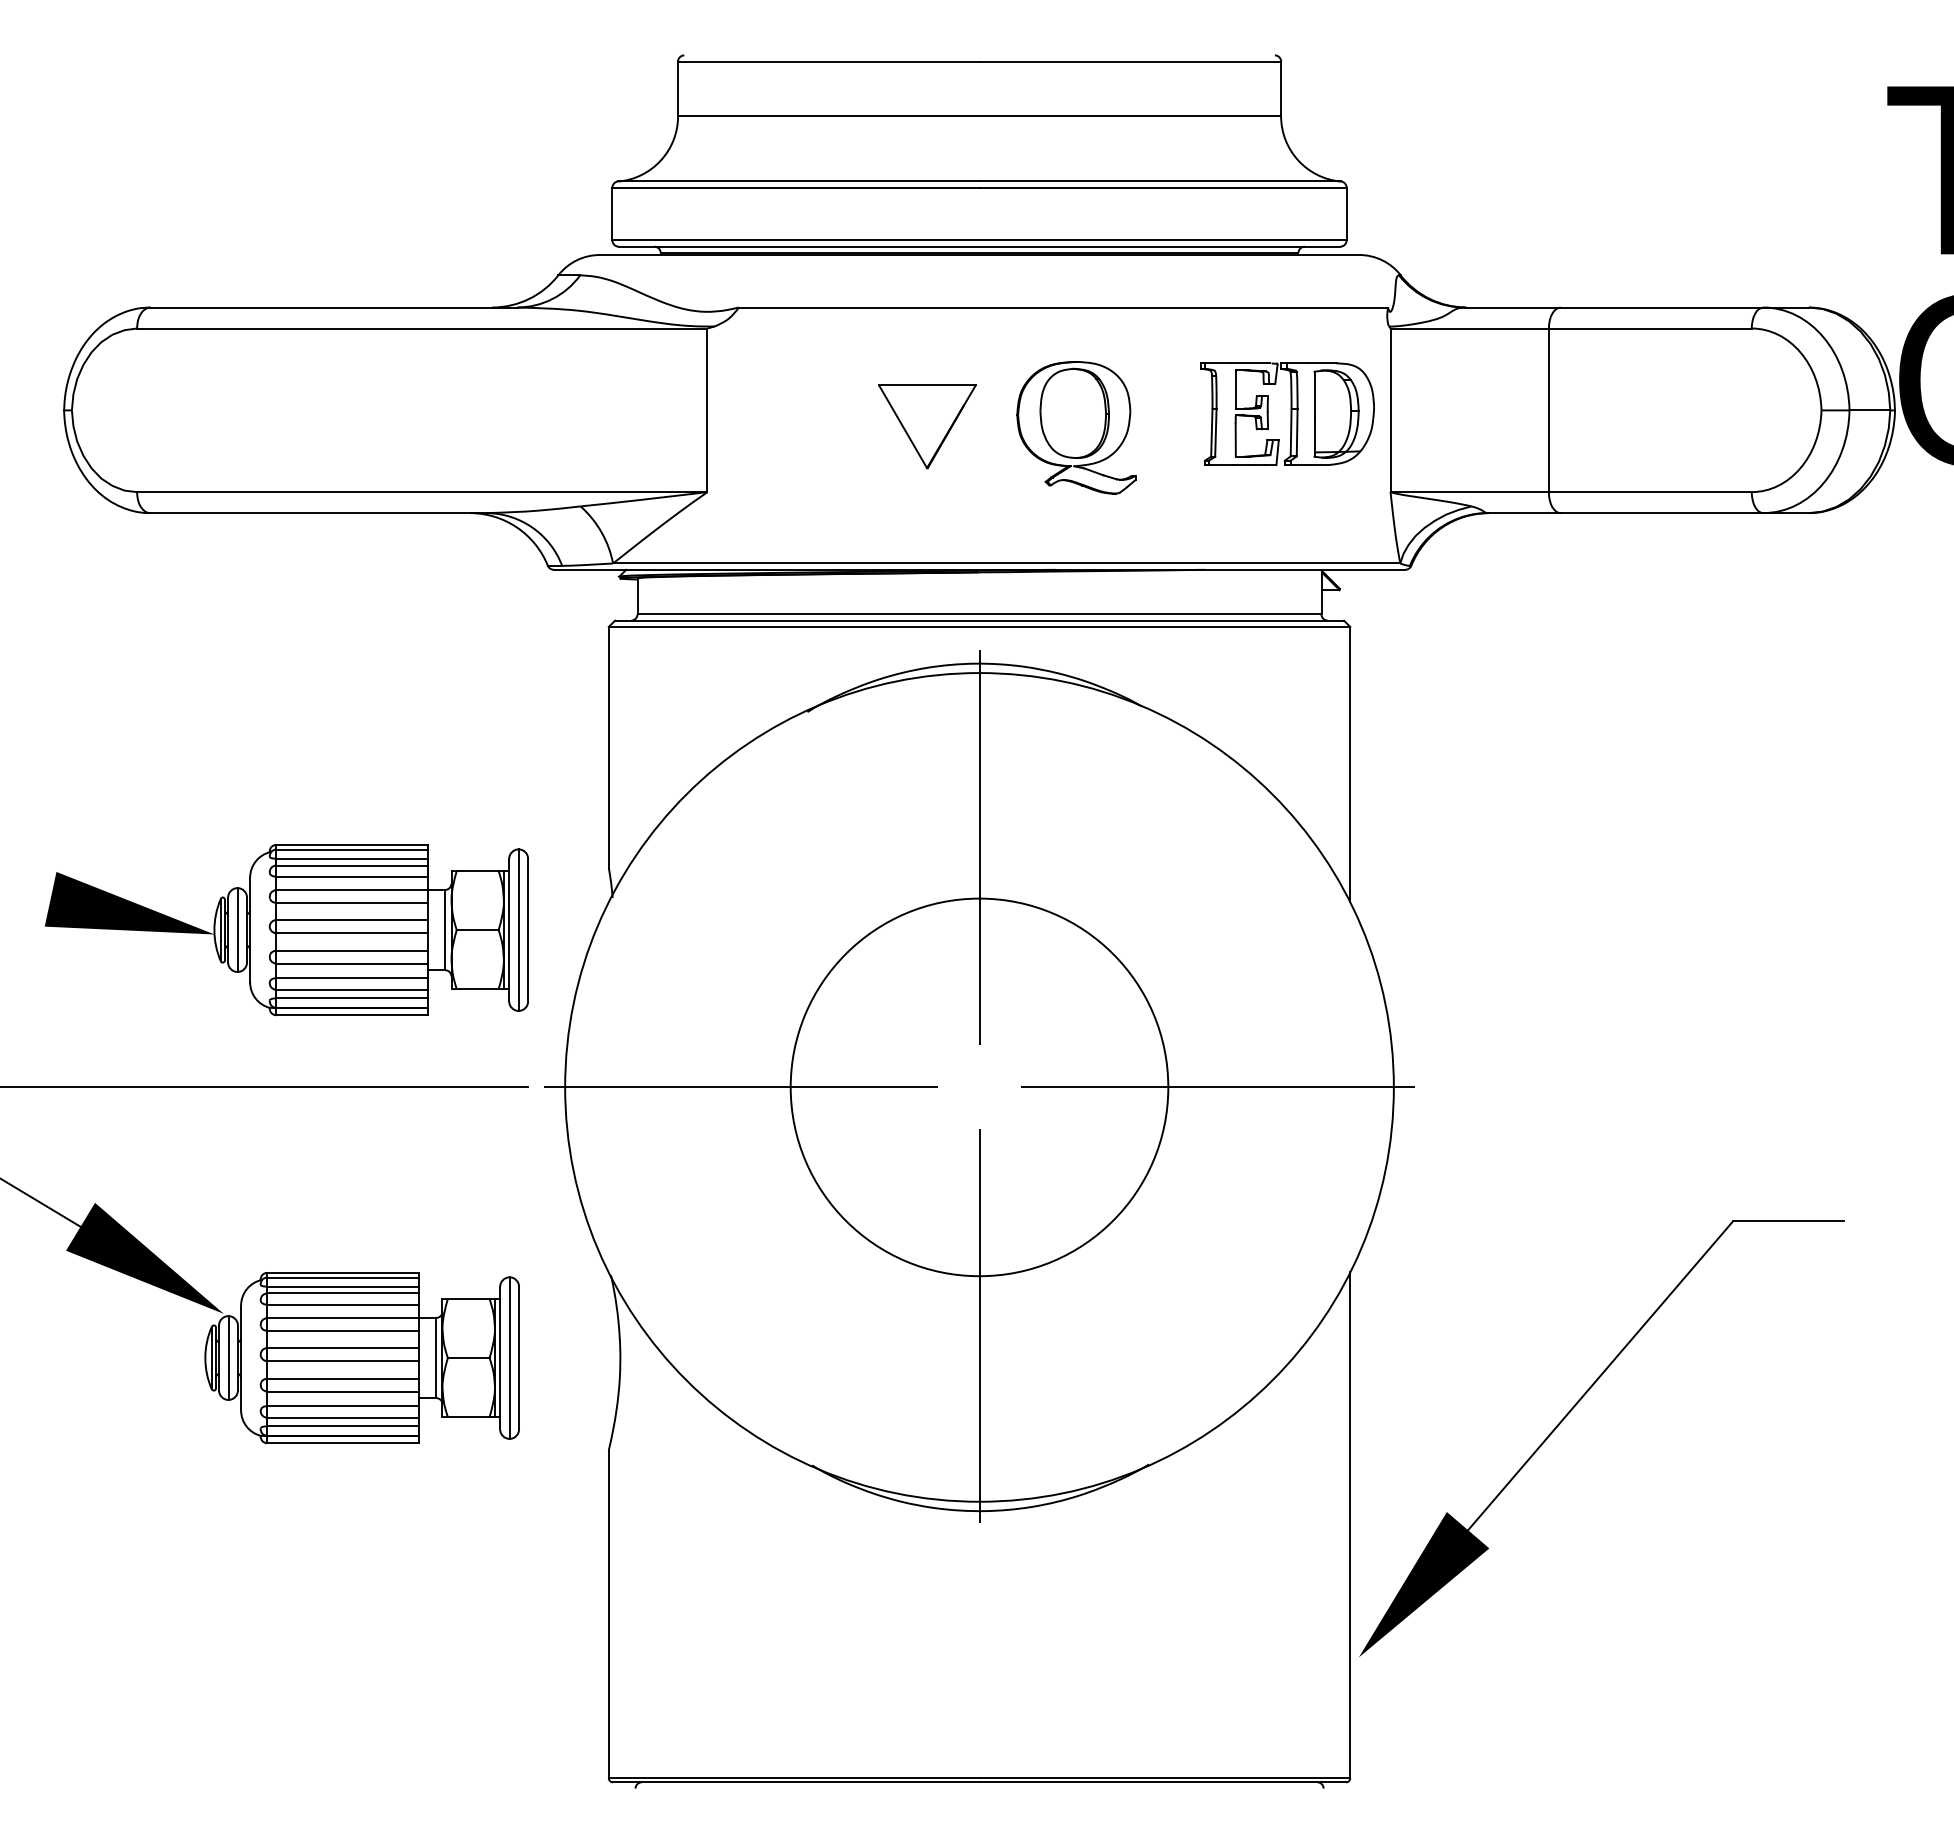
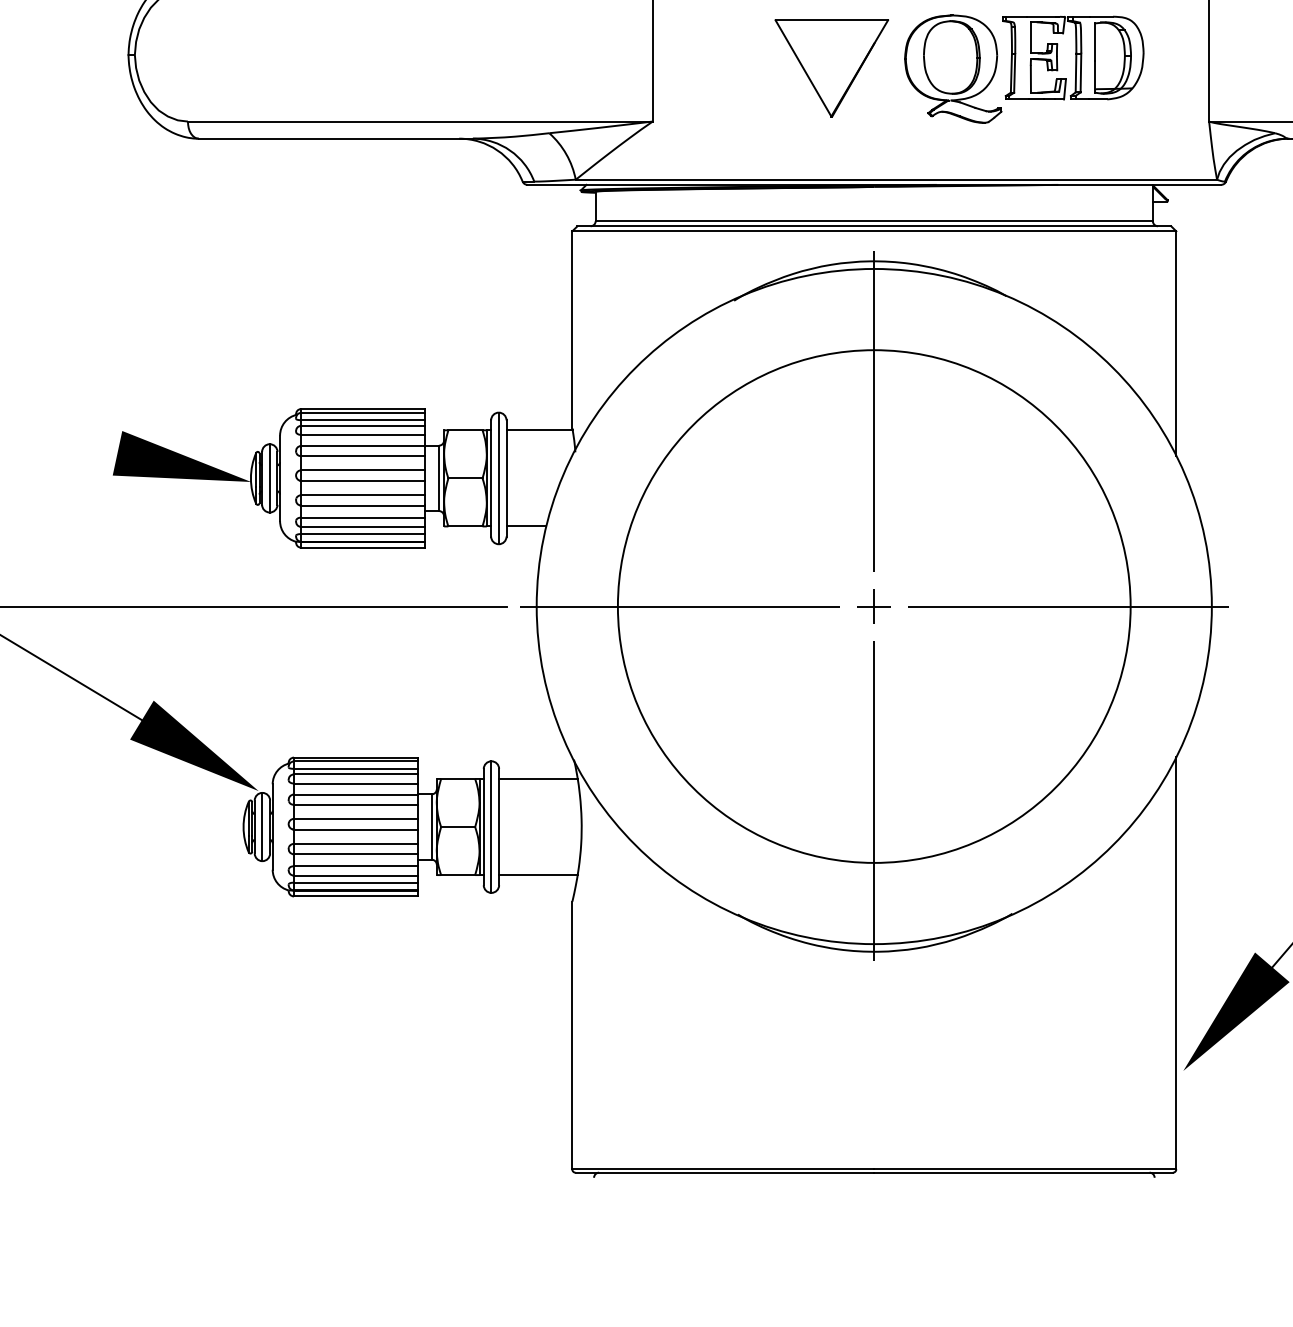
part: (1287, 413) -> (1073, 57), moved
part: (927, 426) -> (831, 68), size x1.43
line: (568, 871) -> (539, 430), added
line: (552, 989) -> (526, 526), added
part: (979, 1086) -> (874, 605), added
circle: (979, 1087) -> (874, 606), size x1.67
line: (567, 1299) -> (538, 779), added
line: (567, 1417) -> (538, 875), added

